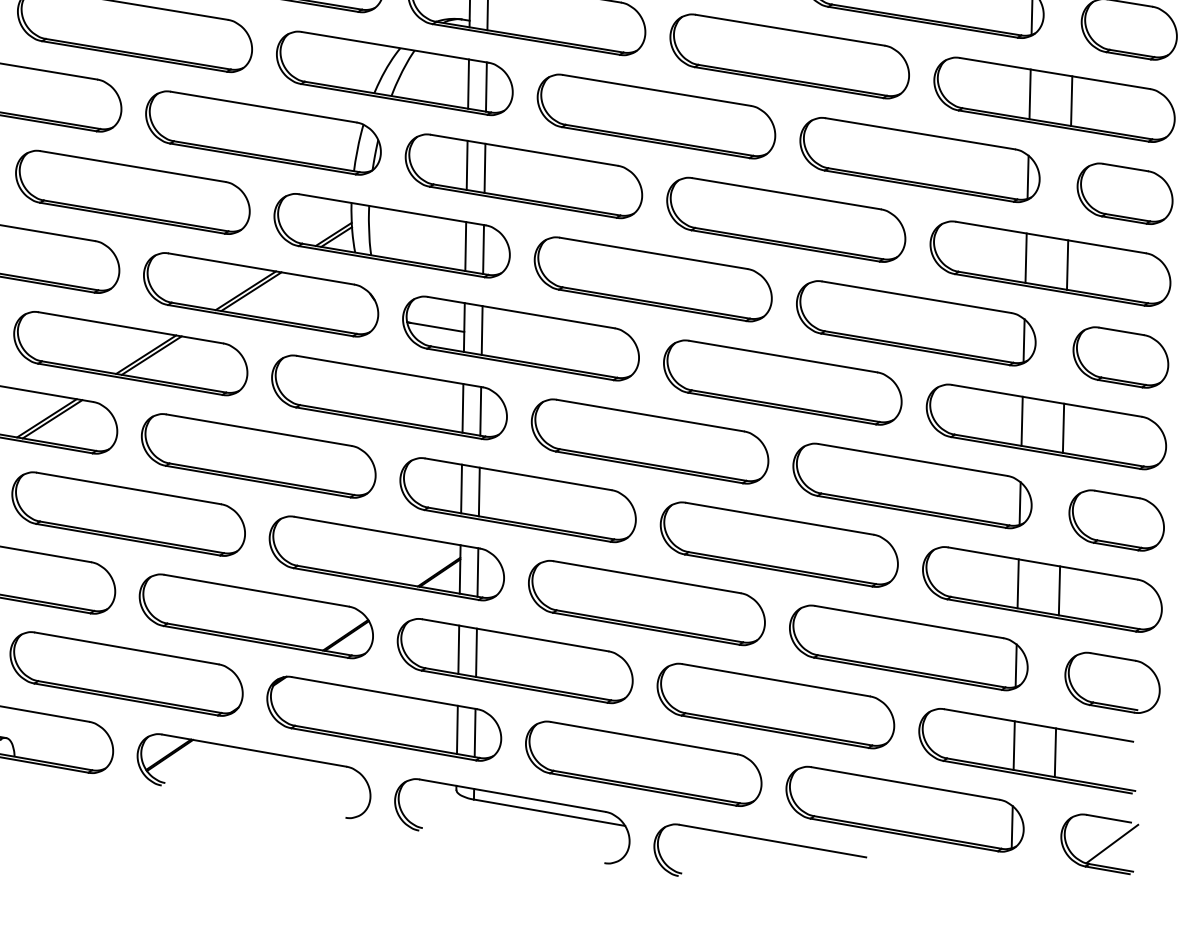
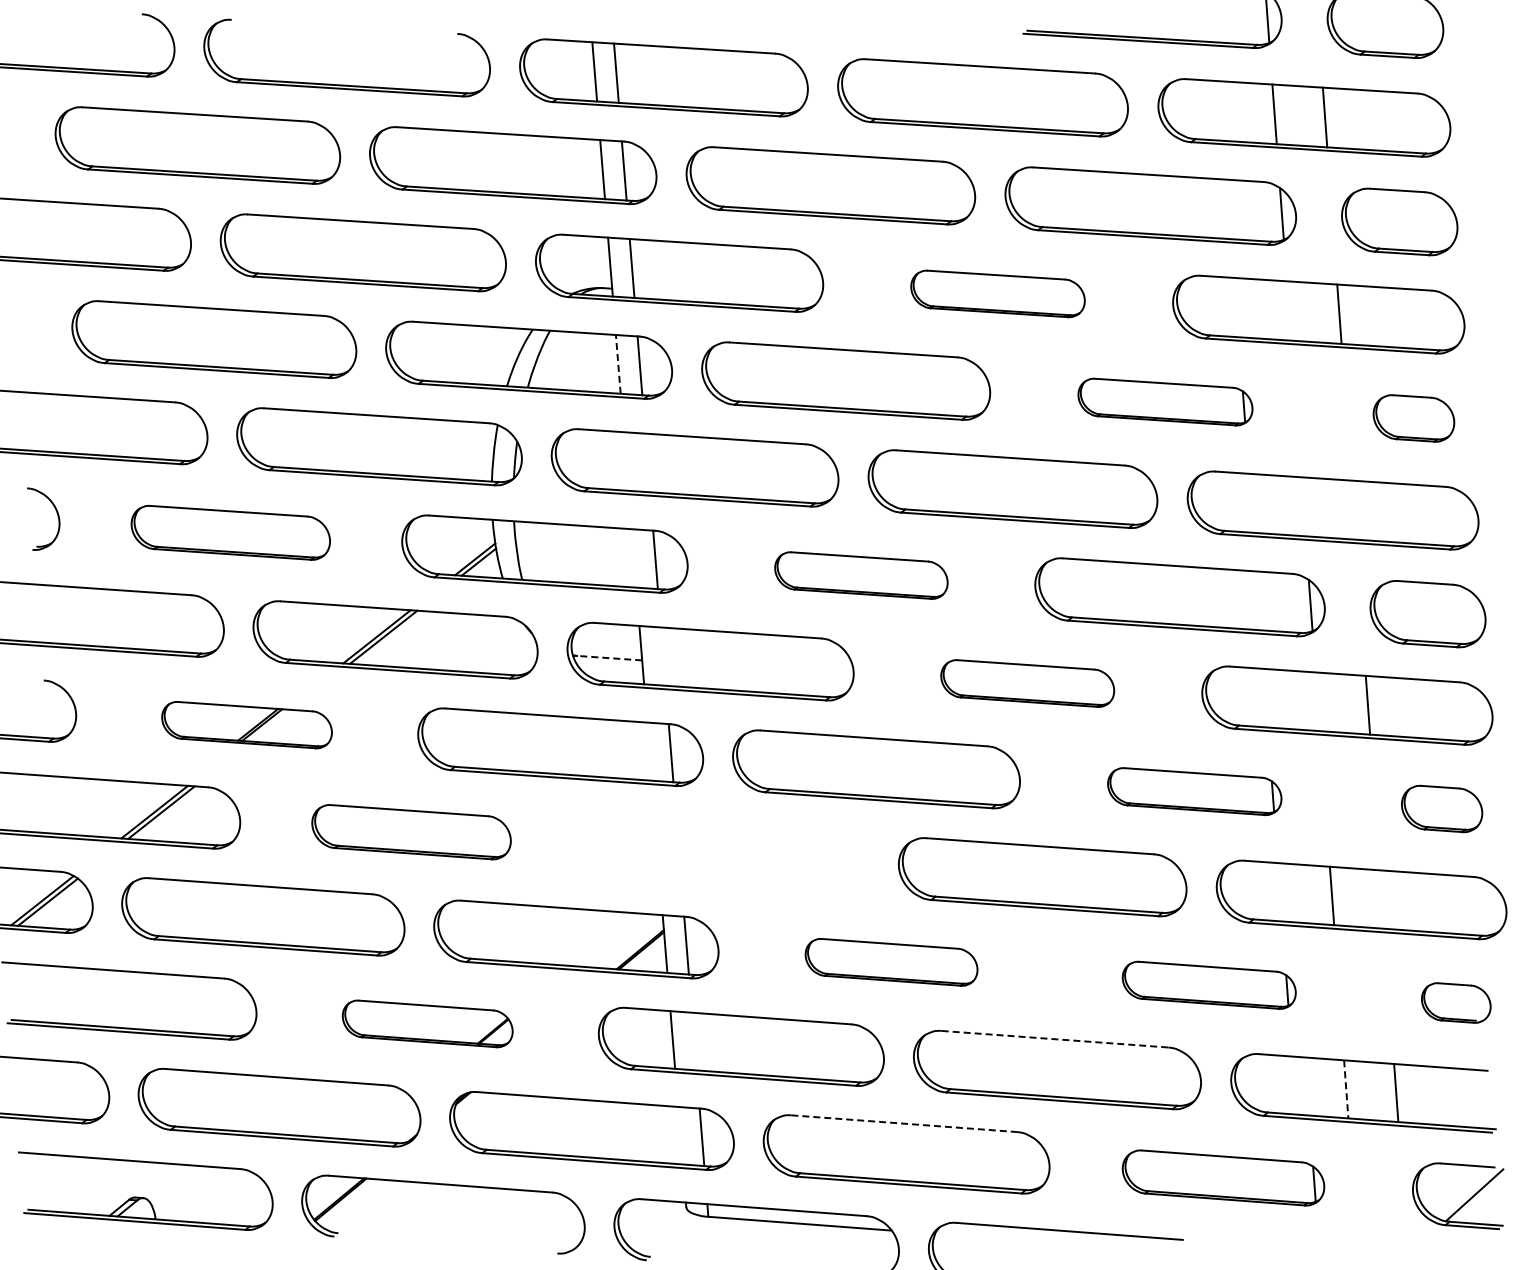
part: (789, 56) -> (997, 293), size x0.6
line: (468, 83) -> (618, 363), solid -> dashed
line: (1029, 93) -> (1288, 310), removed
part: (920, 159) -> (1165, 401), size x0.6
line: (466, 165) -> (625, 461), removed
line: (484, 167) -> (647, 462), removed
part: (132, 192) -> (230, 532), size x0.7
part: (1124, 193) -> (1413, 418), size x0.7
line: (465, 246) -> (633, 558), removed
line: (1026, 257) -> (1303, 506), removed
line: (1067, 264) -> (1353, 509), removed
part: (653, 279) -> (861, 575), size x0.6
line: (437, 327) -> (609, 658), solid -> dashed
line: (481, 330) -> (662, 656), removed
part: (130, 352) -> (246, 724), size x0.6
part: (782, 382) -> (1027, 683), size x0.6
line: (462, 408) -> (649, 751), removed
line: (1021, 421) -> (1317, 701), removed
part: (258, 455) -> (411, 831), size x0.7
part: (912, 485) -> (1194, 791), size x0.6
part: (517, 499) -> (725, 854), removed
part: (1116, 520) -> (1441, 808), size x0.7
line: (1058, 590) -> (1381, 899), removed
part: (646, 603) -> (891, 962), size x0.6
part: (256, 616) -> (427, 1023), size x0.6
part: (909, 648) -> (1209, 985), size x0.6
line: (475, 652) -> (693, 1041), removed
line: (776, 680) -> (1055, 1039), solid -> dashed
part: (1112, 682) -> (1456, 1002), size x0.6
line: (457, 729) -> (680, 1135), removed
line: (644, 738) -> (904, 1123), solid -> dashed
line: (1014, 745) -> (1346, 1089), solid -> dashed
part: (905, 808) -> (1223, 1177), size x0.7

